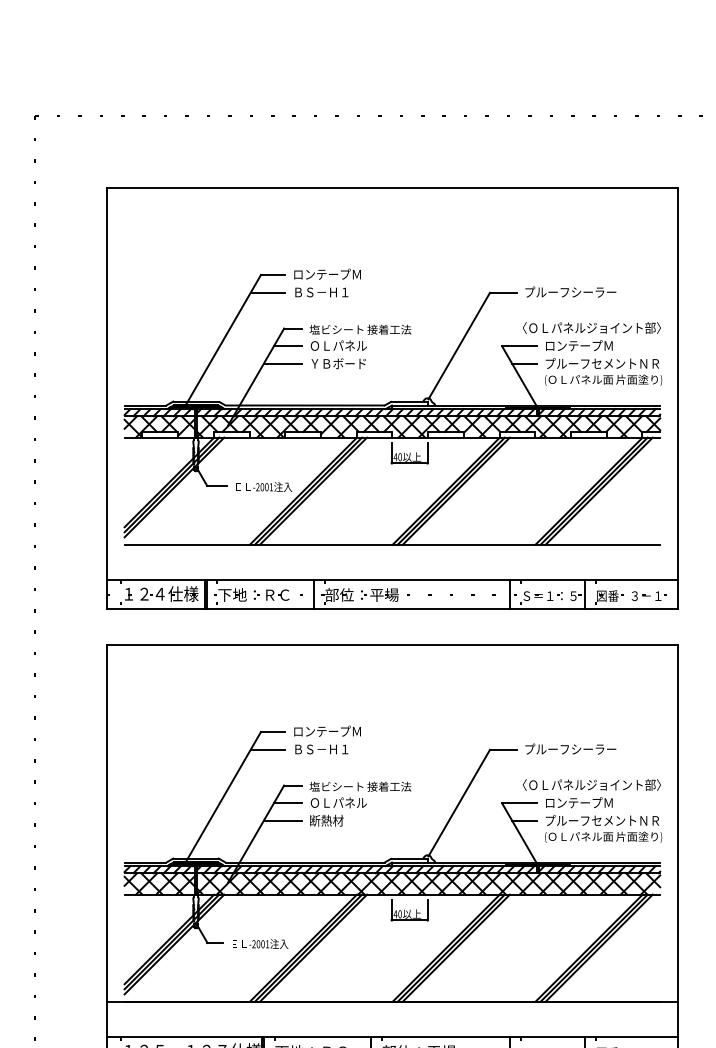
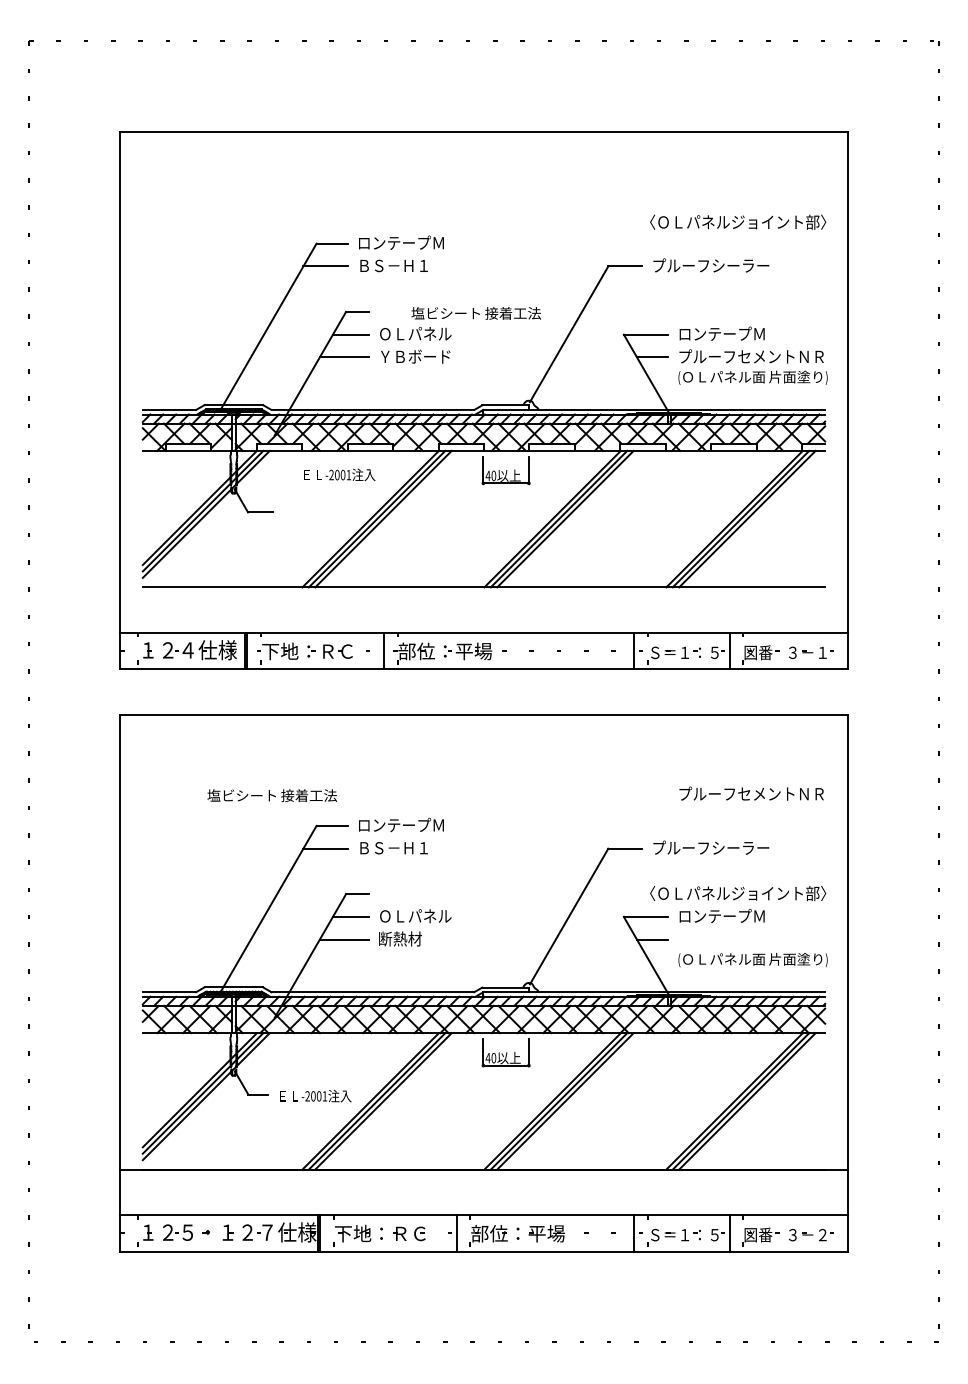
text: (592, 327) -> (738, 221), moved
text: (359, 329) -> (475, 313), moved
text: (264, 486) -> (339, 474), moved
text: (359, 786) -> (271, 795), moved
text: (602, 820) -> (751, 793), moved

